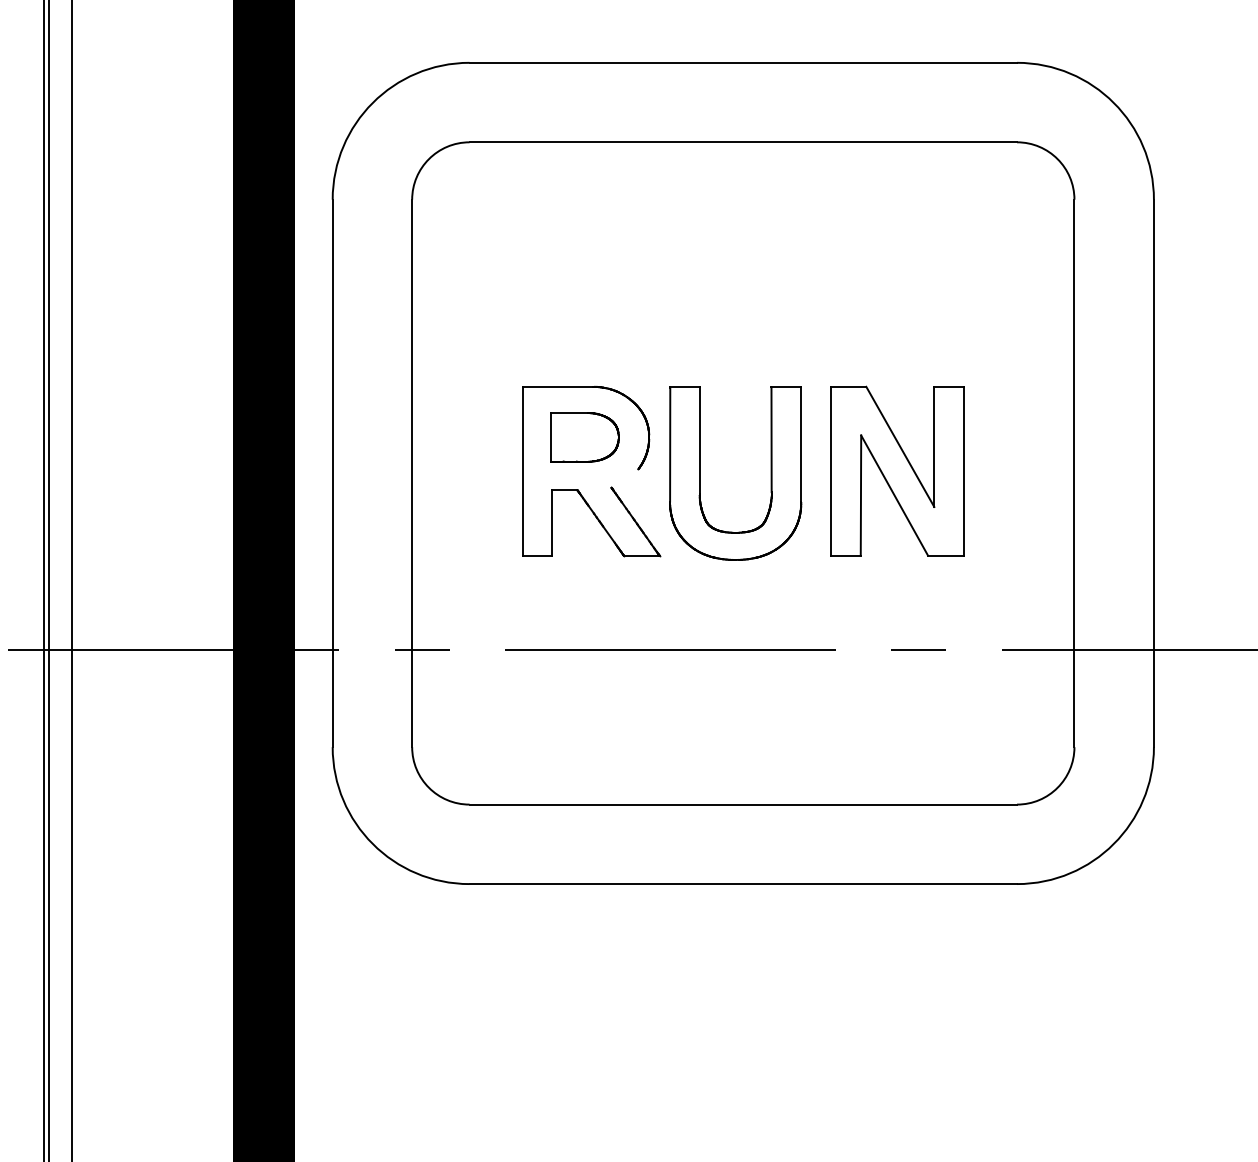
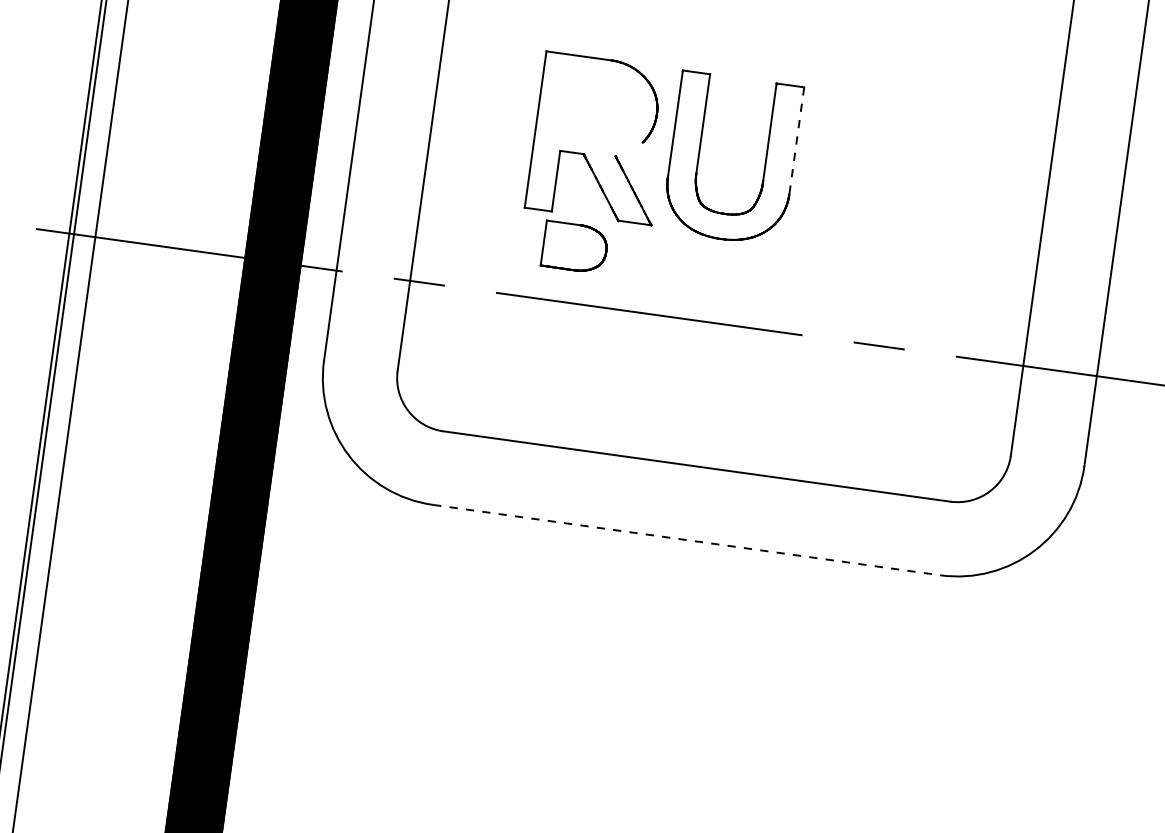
part: (584, 437) -> (574, 247), moved
line: (801, 444) -> (796, 140), solid -> dashed
part: (897, 470) -> (882, 176), removed
line: (743, 884) -> (686, 540), solid -> dashed

